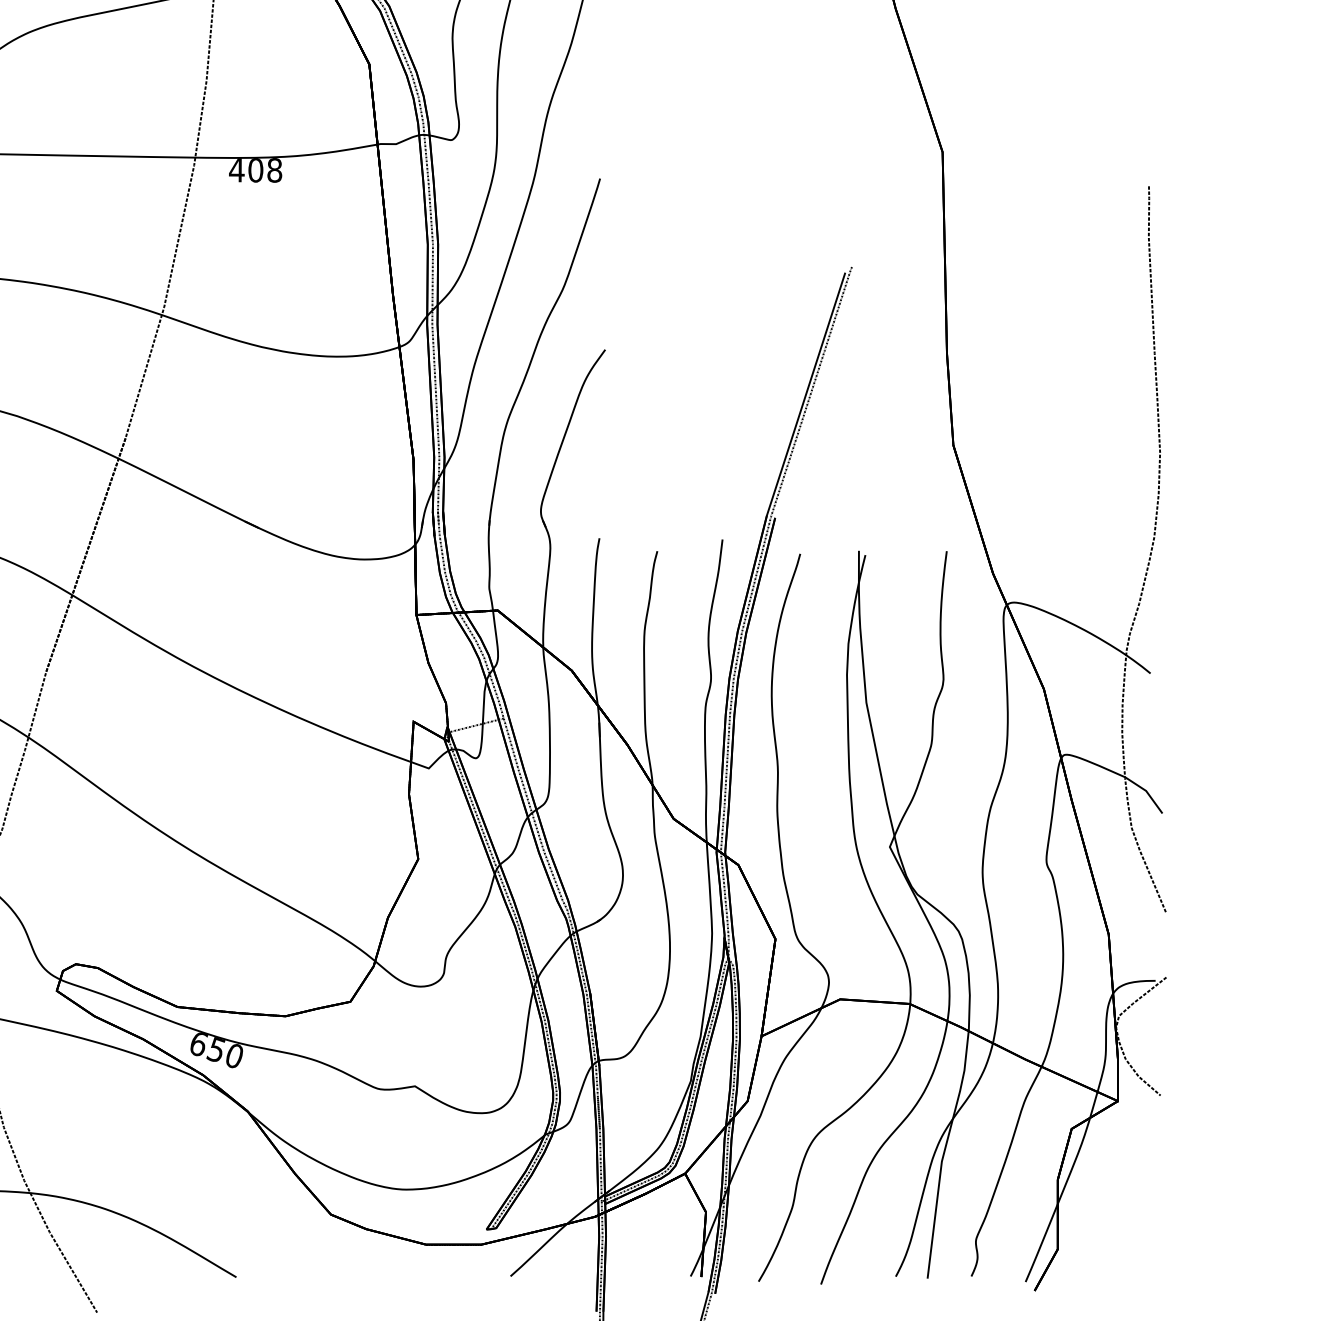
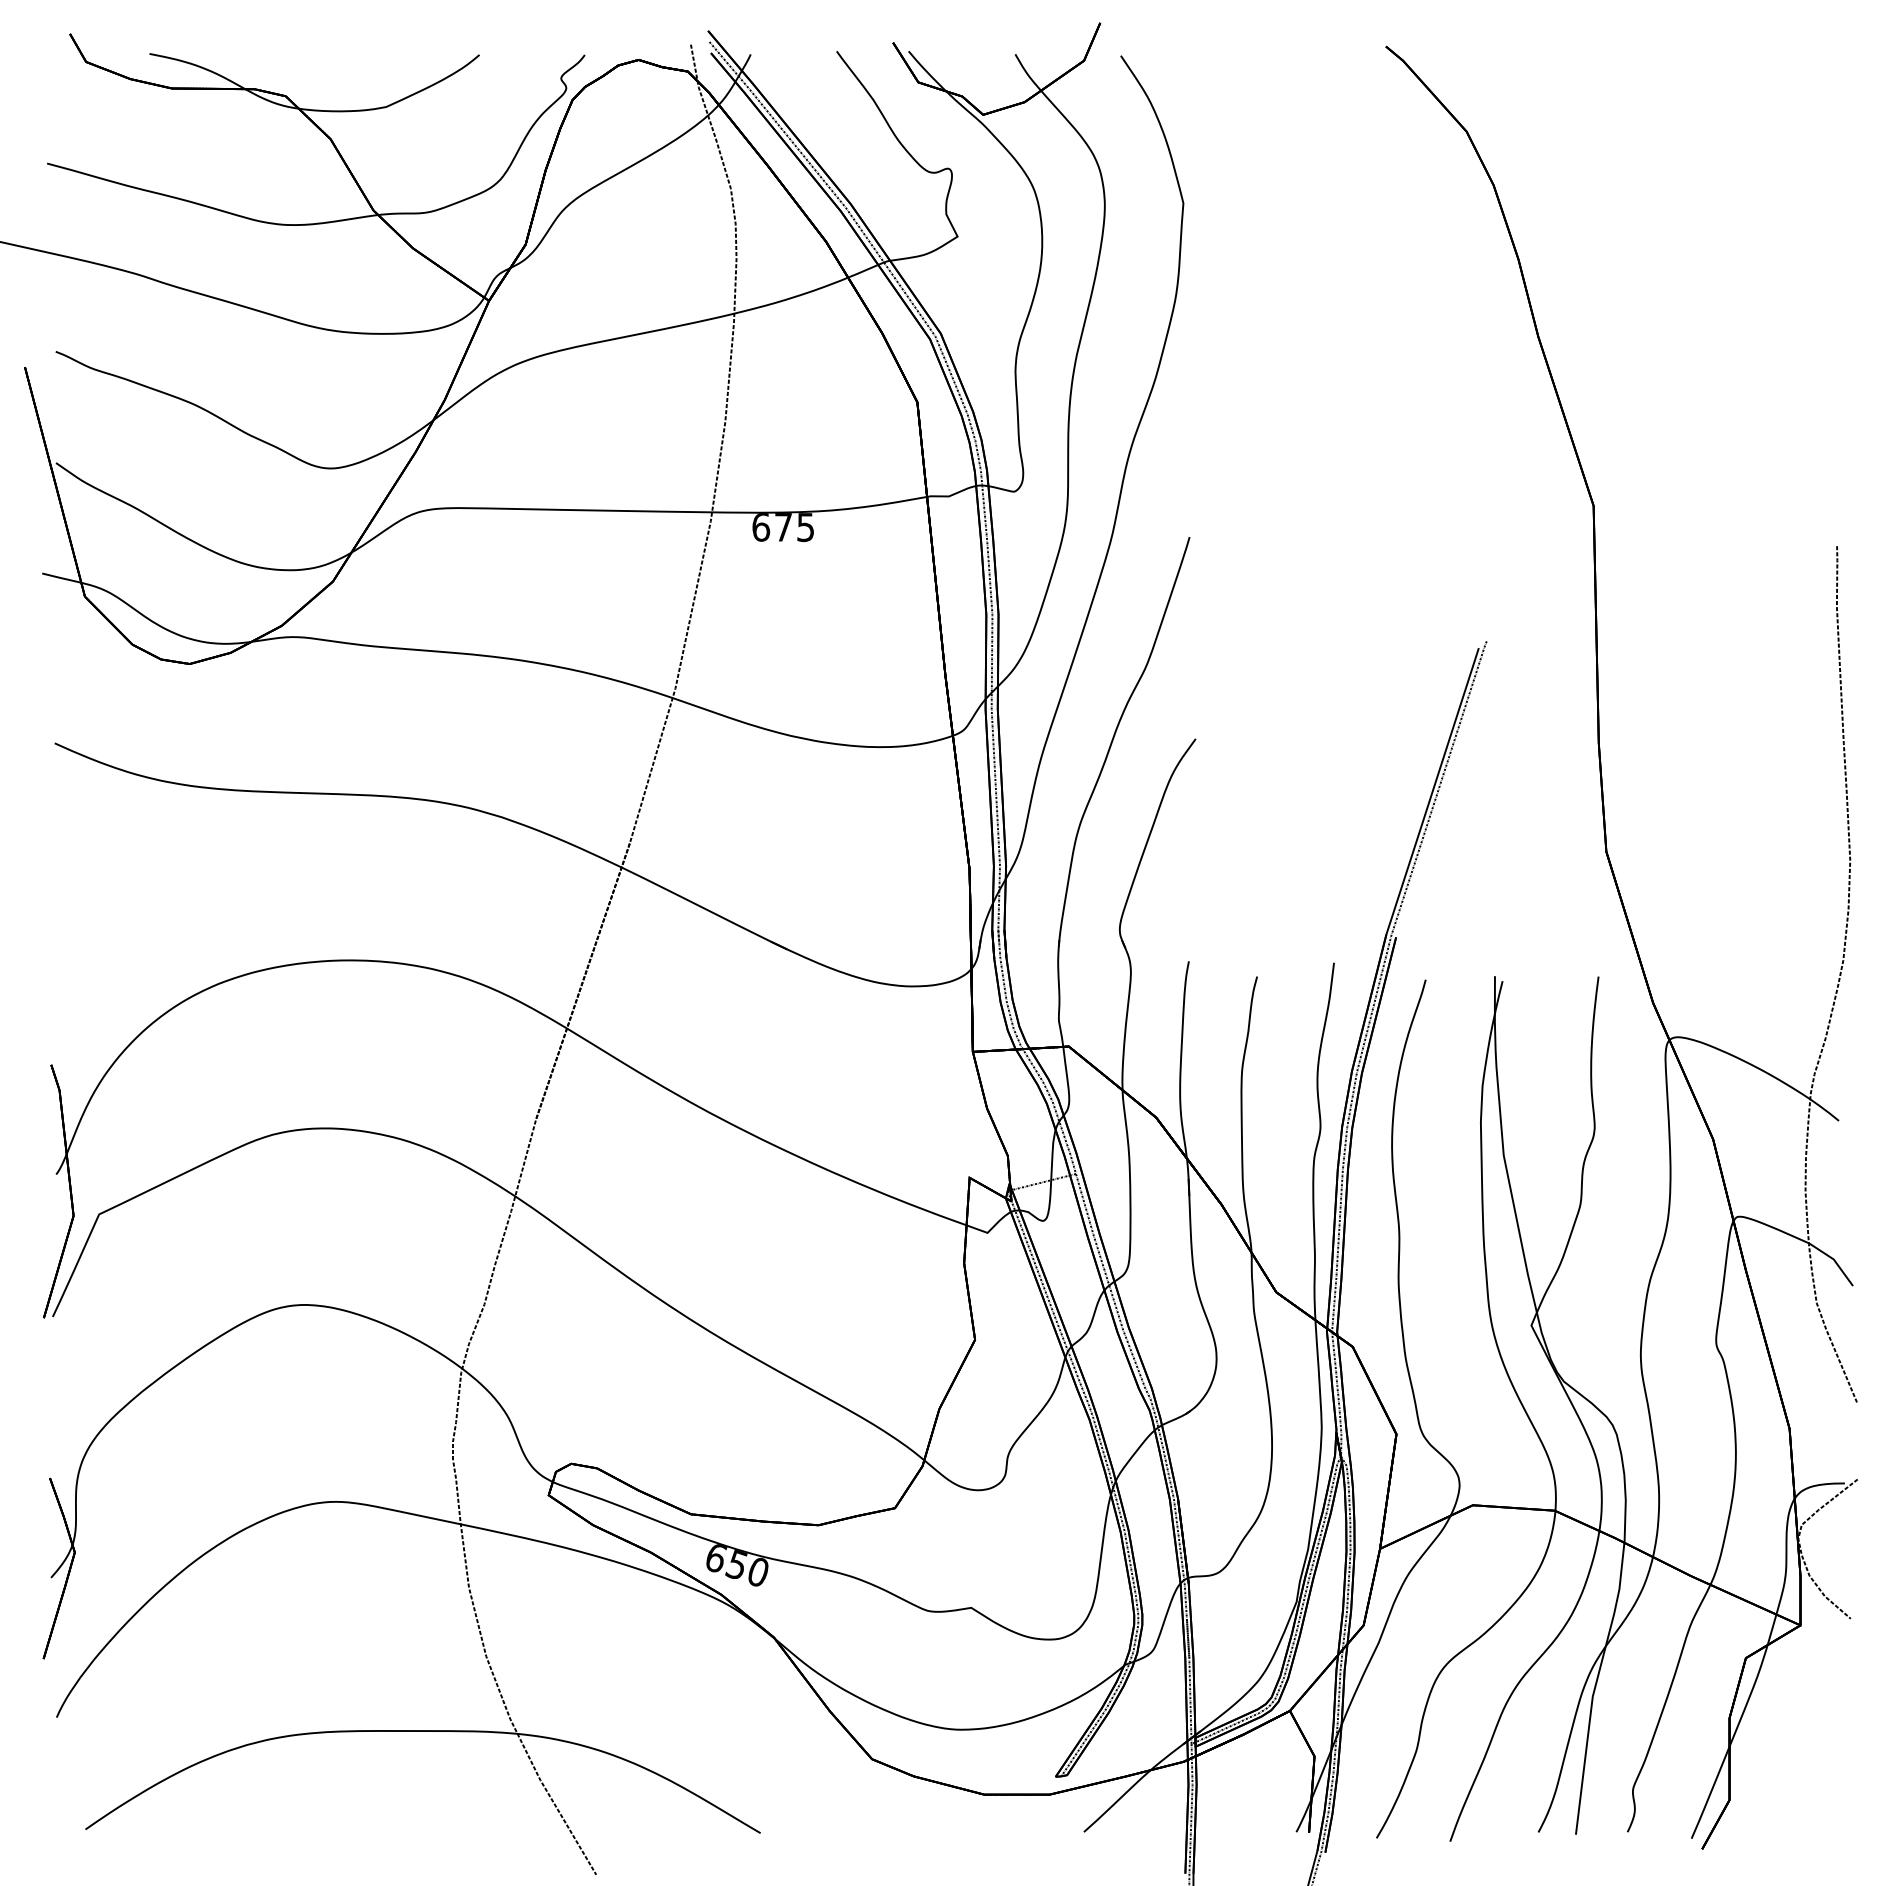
text: (255, 170) -> (782, 527), 408 -> 675

